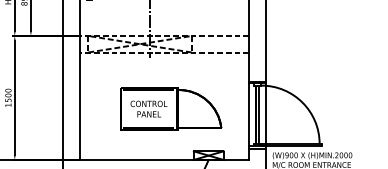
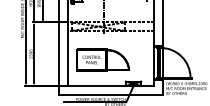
part: (169, 108) -> (102, 59), moved

